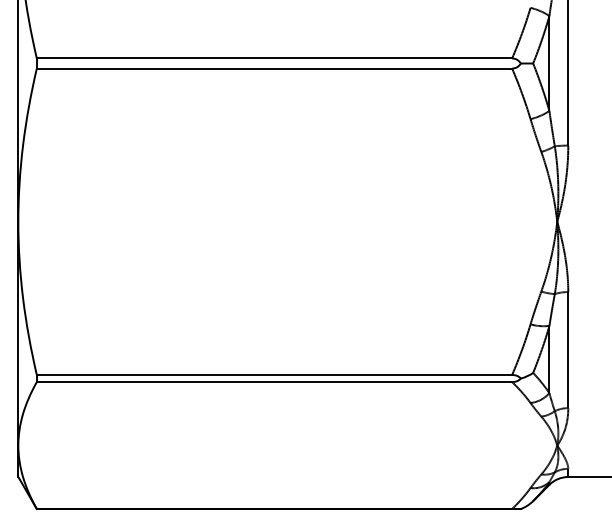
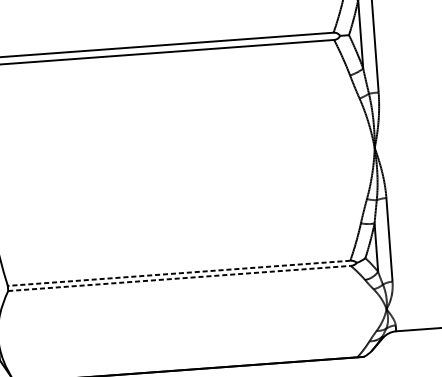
line: (274, 374) -> (179, 272), solid -> dashed
line: (274, 382) -> (179, 278), solid -> dashed

